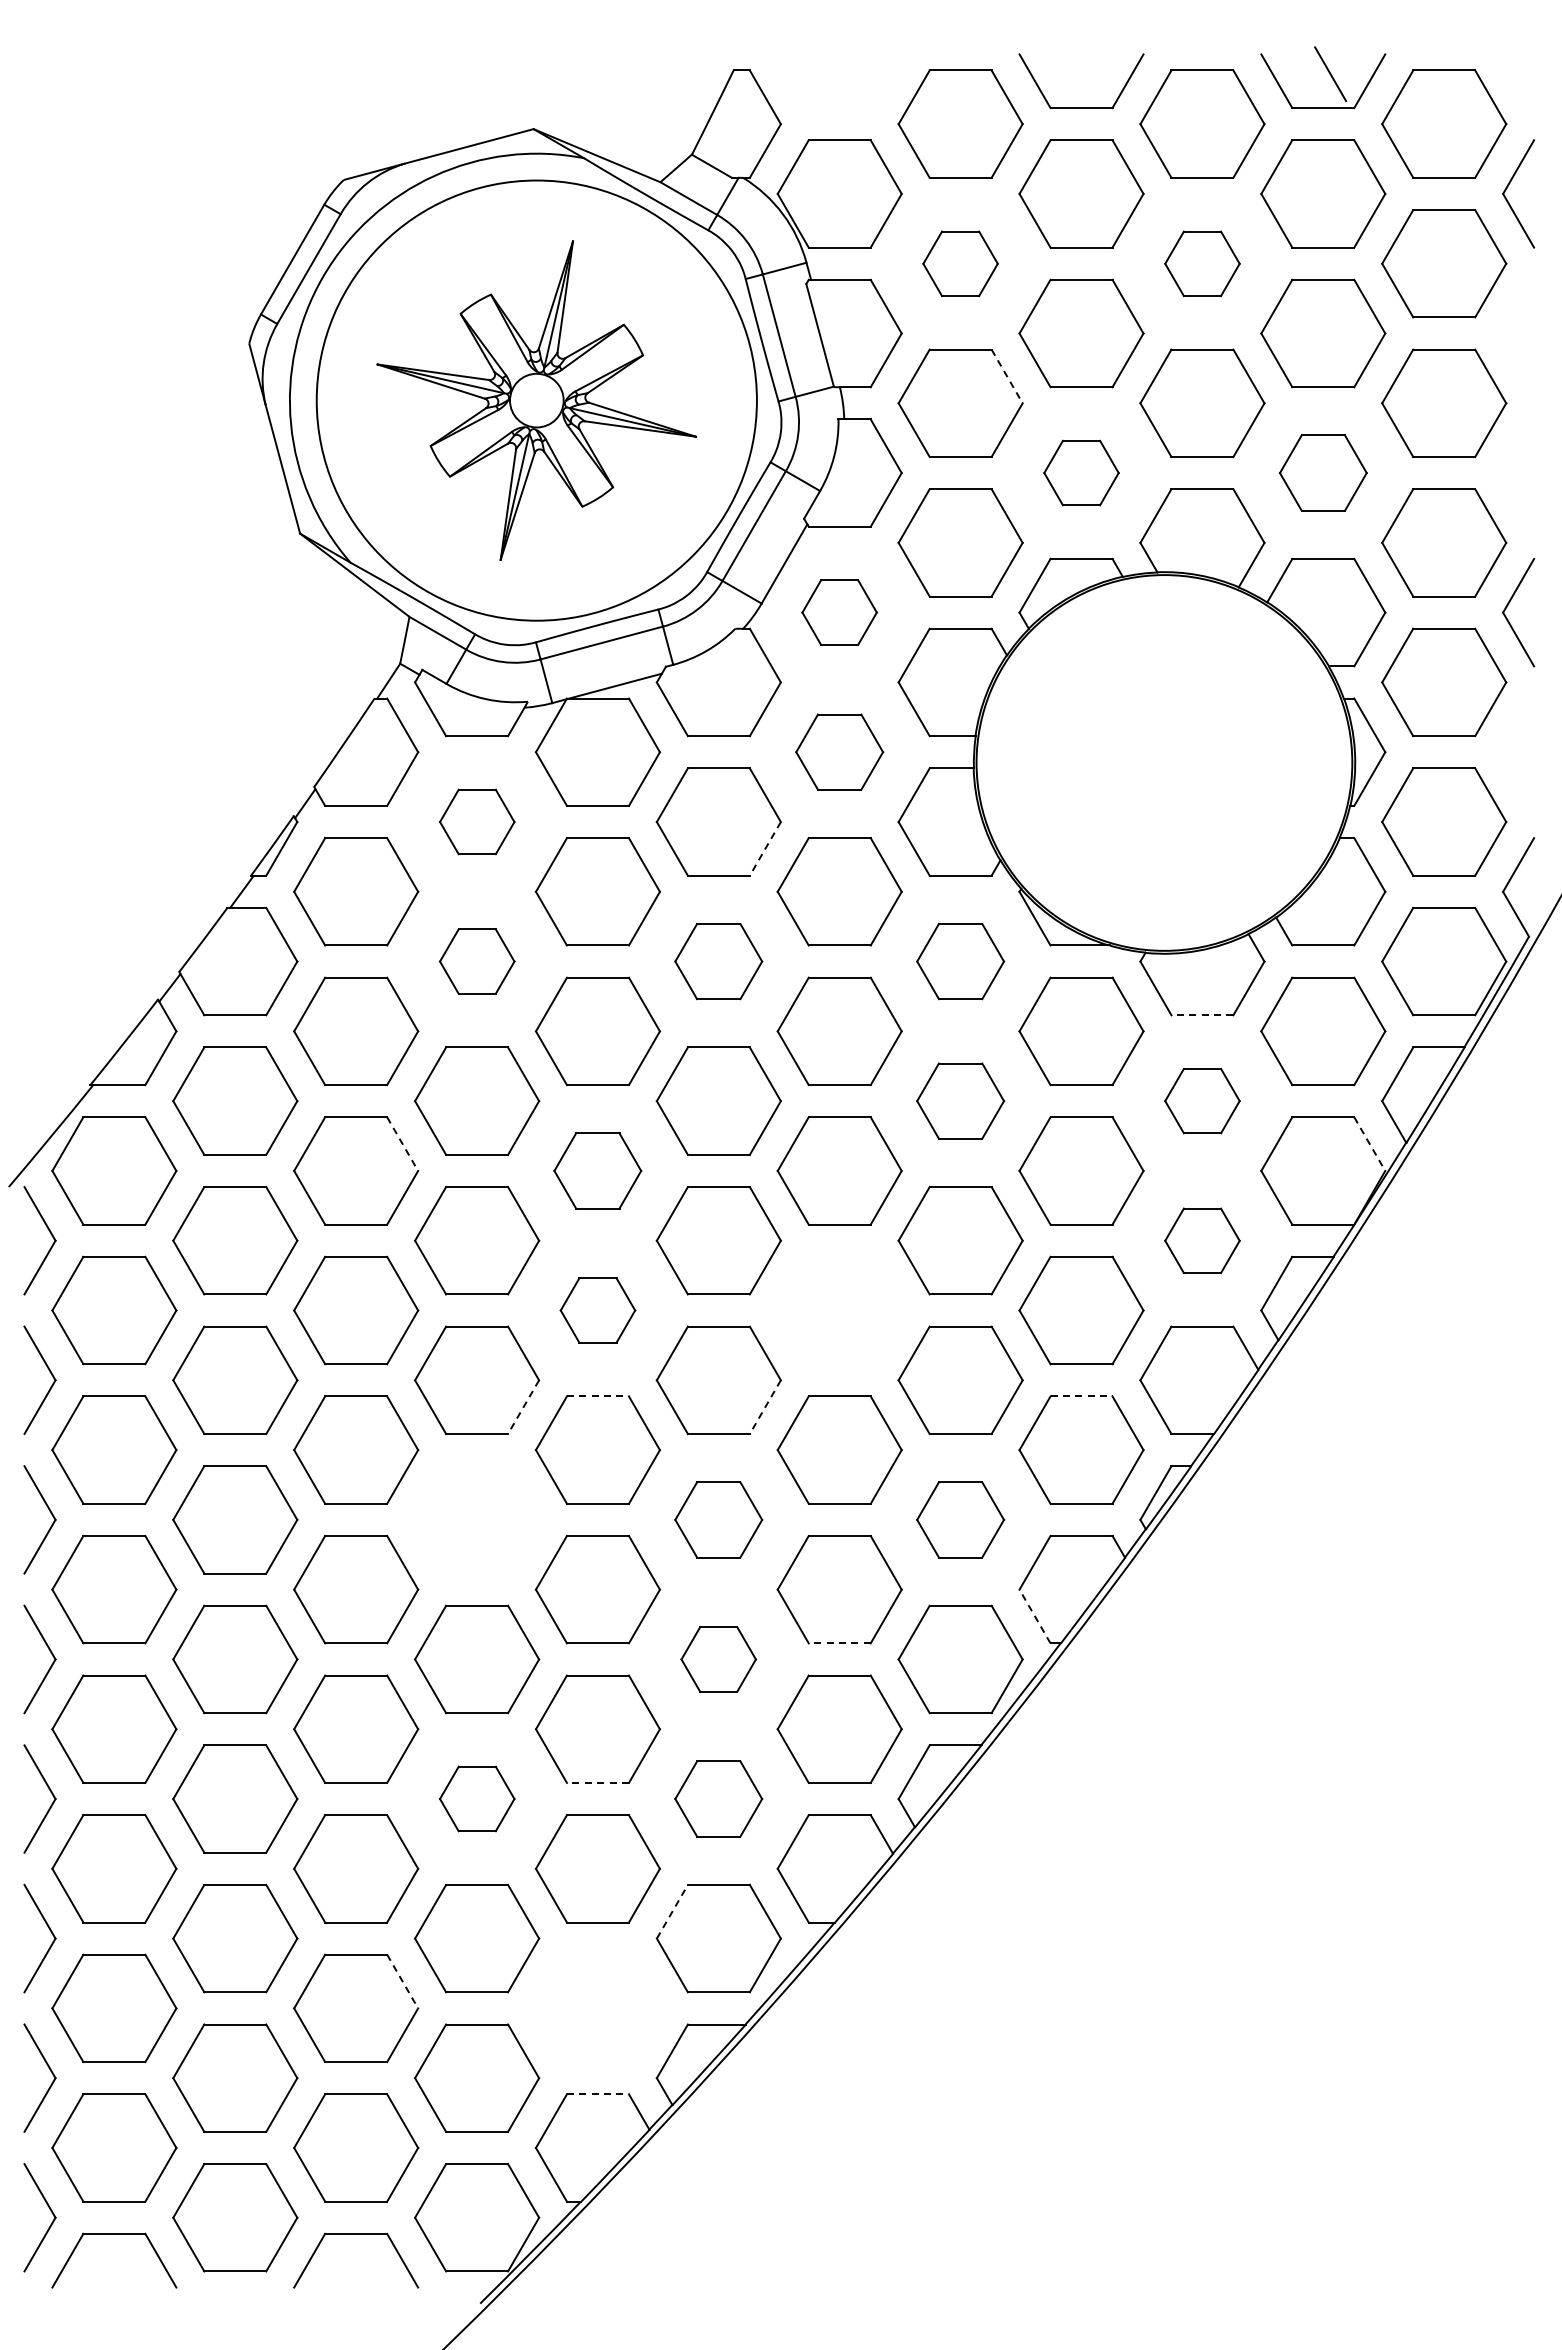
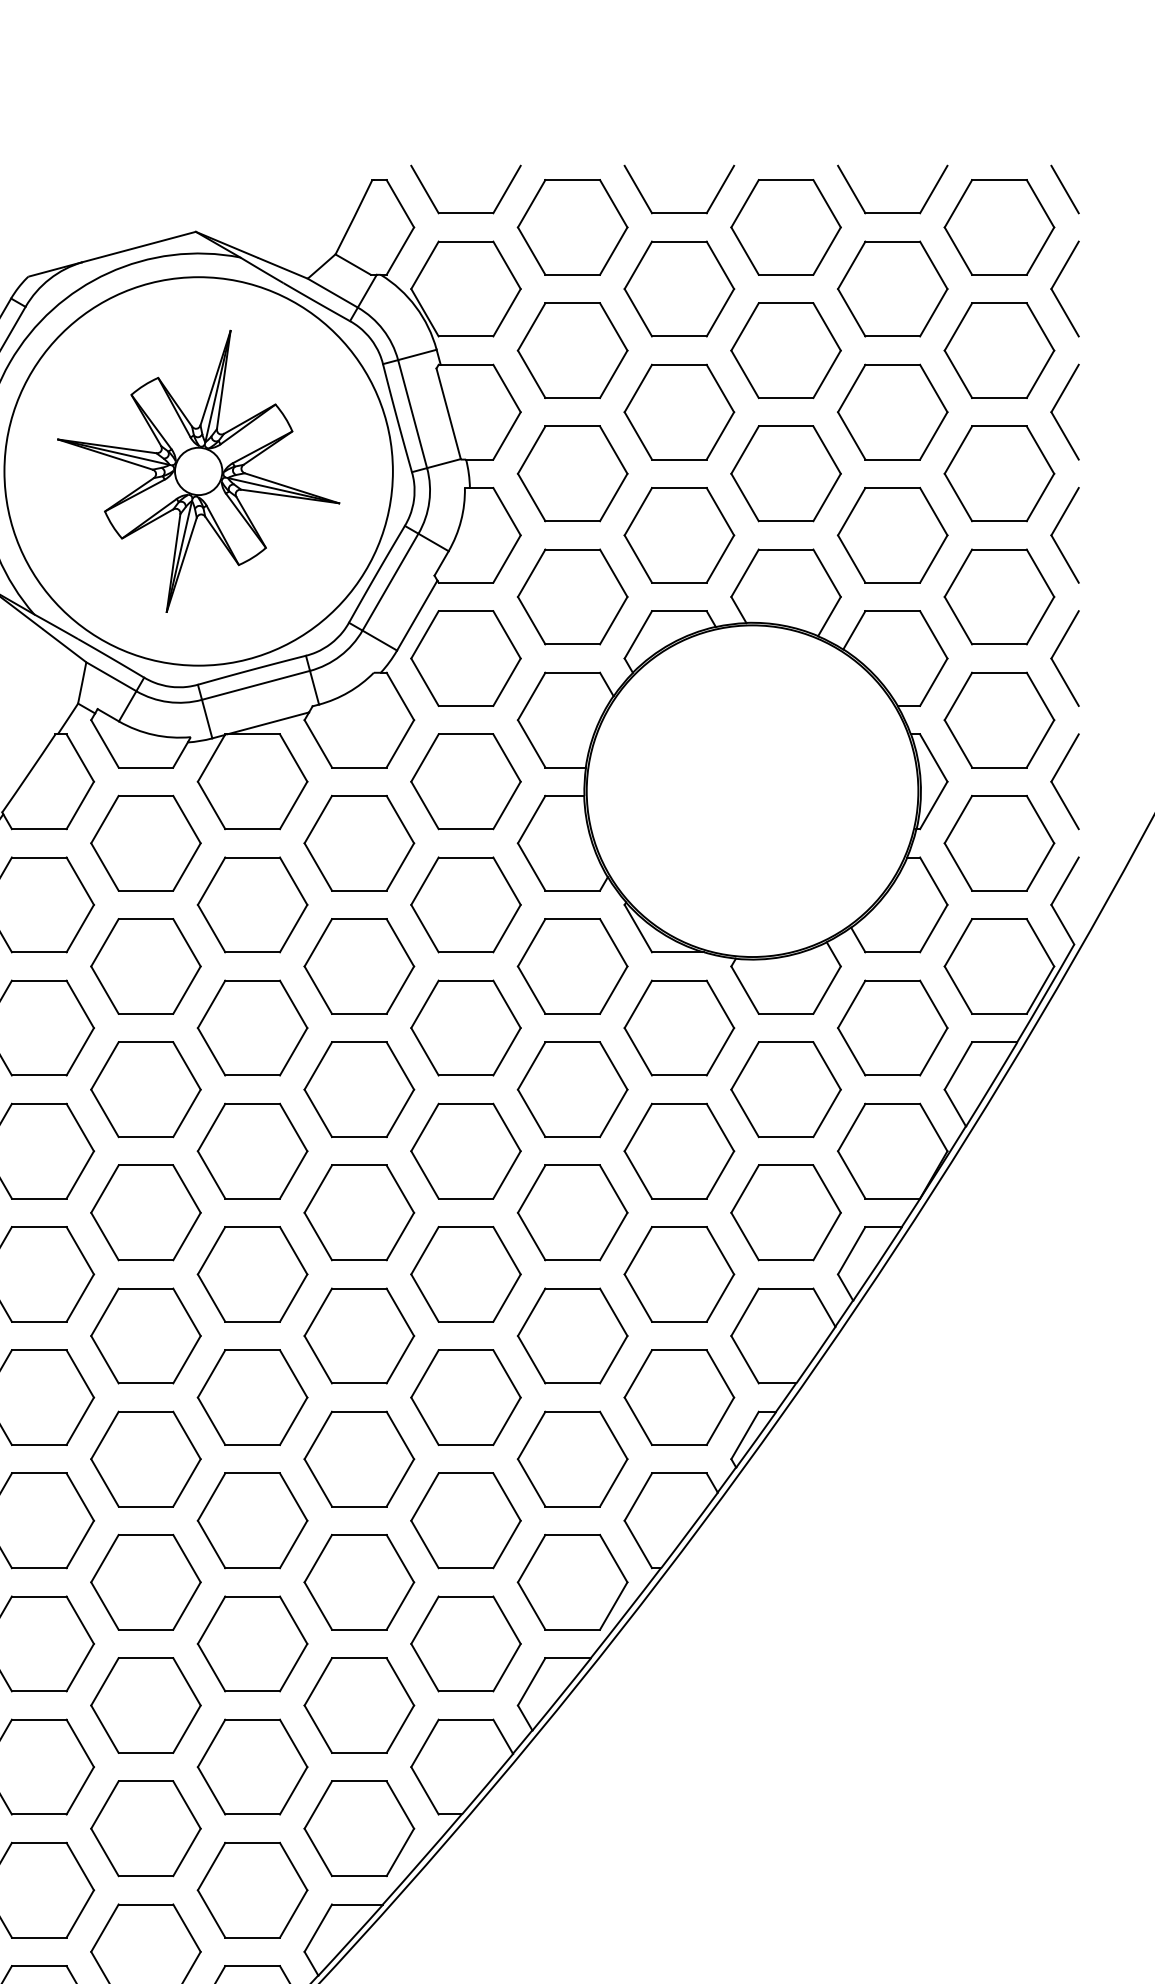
line: (1330, 73) -> (1065, 188), moved
part: (839, 107) -> (465, 212), added
part: (960, 263) -> (572, 350), size x1.67
part: (1202, 263) -> (786, 350), size x1.67
part: (1507, 328) -> (1055, 407), added
line: (1007, 376) -> (614, 450), dashed -> solid
part: (1509, 464) -> (1057, 527), added
part: (1081, 472) -> (679, 534), size x1.67
part: (1323, 472) -> (892, 534), size x1.43
part: (839, 612) -> (465, 658), size x1.67
part: (1508, 745) -> (1056, 775), added
part: (839, 751) -> (465, 781), size x1.43
part: (477, 821) -> (146, 842), size x1.67
line: (765, 849) -> (400, 867), dashed -> solid
part: (477, 961) -> (146, 966), size x1.67
part: (718, 961) -> (359, 966), size x1.43
part: (960, 961) -> (572, 966), size x1.43
line: (1202, 1015) -> (786, 1014), dashed -> solid
part: (960, 1100) -> (572, 1089), size x1.43
part: (1202, 1100) -> (786, 1089), size x1.67
line: (402, 1144) -> (80, 1127), dashed -> solid
line: (1369, 1144) -> (933, 1127), dashed -> solid
part: (597, 1170) -> (252, 1150), size x1.43
part: (1202, 1240) -> (786, 1212), size x1.67
part: (597, 1310) -> (252, 1274), size x1.67
part: (839, 1310) -> (465, 1274), added
line: (598, 1396) -> (253, 1350), dashed -> solid
line: (1082, 1396) -> (680, 1350), dashed -> solid
line: (523, 1407) -> (186, 1360), dashed -> solid
line: (765, 1407) -> (400, 1360), dashed -> solid
part: (477, 1519) -> (146, 1458), added
part: (718, 1519) -> (359, 1458), size x1.43
part: (960, 1519) -> (572, 1458), size x1.43
line: (1035, 1616) -> (638, 1544), dashed -> solid
line: (839, 1643) -> (465, 1568), dashed -> solid
part: (718, 1659) -> (359, 1582), size x1.67
line: (597, 1782) -> (252, 1690), dashed -> solid
part: (477, 1798) -> (146, 1705), size x1.67
part: (718, 1798) -> (359, 1705), size x1.43
line: (672, 1911) -> (318, 1804), dashed -> solid
line: (402, 1981) -> (80, 1866), dashed -> solid
part: (597, 2008) -> (252, 1890), added
line: (598, 2094) -> (253, 1966), dashed -> solid

